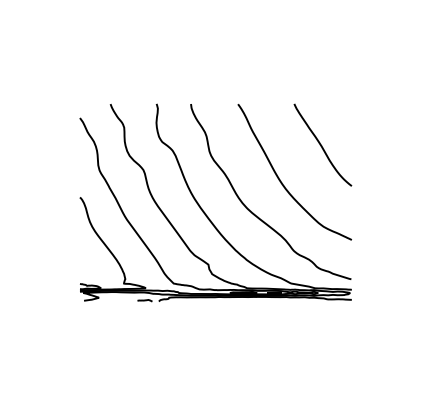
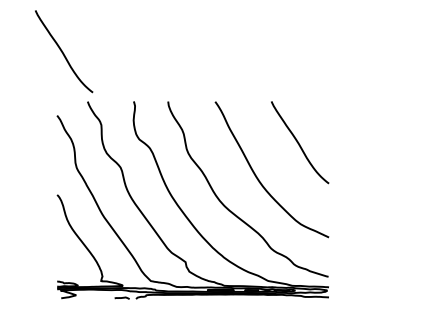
curve: (85, 53) -> (62, 51), added

